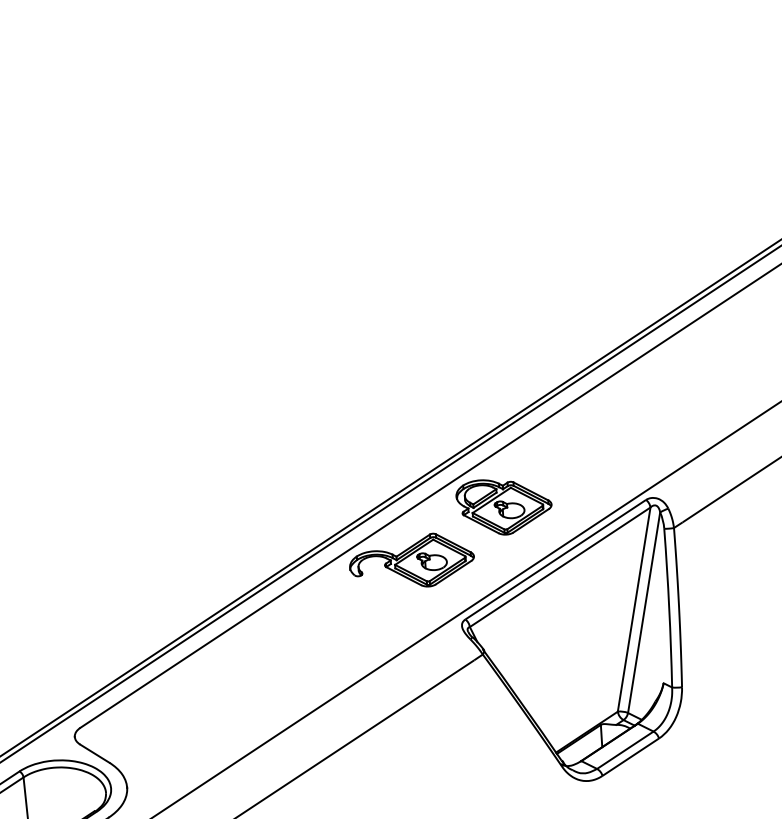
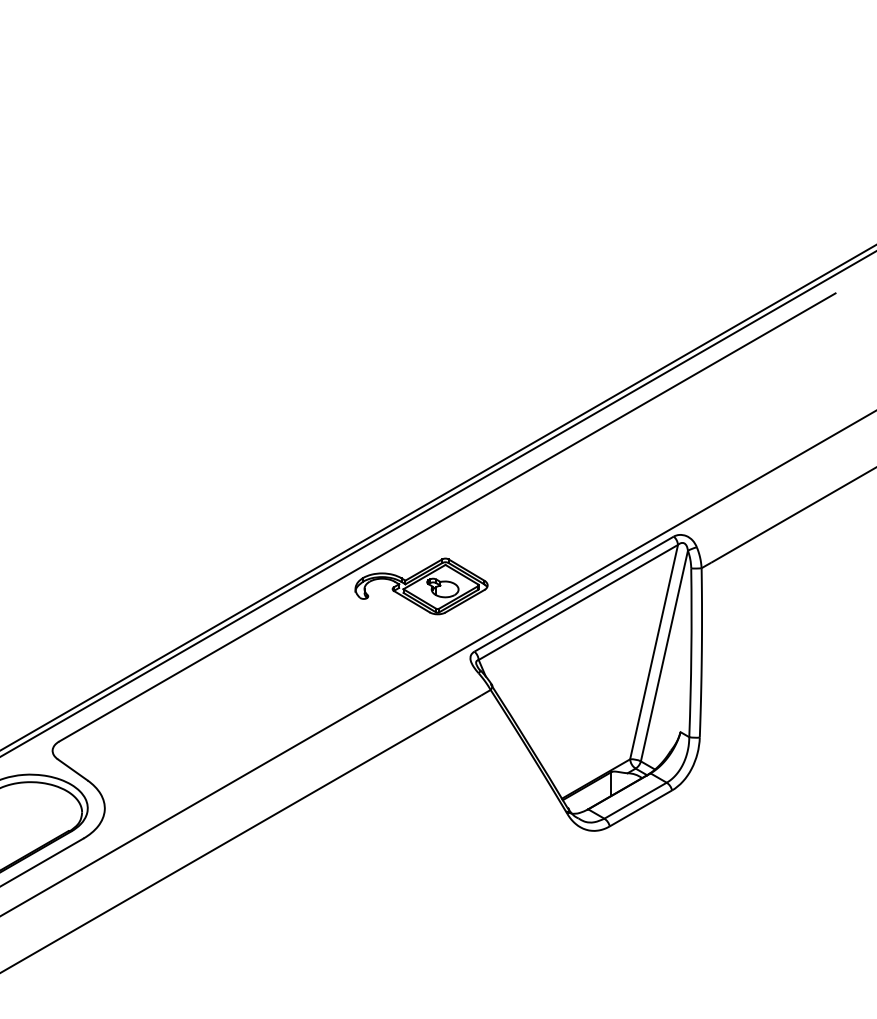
part: (504, 506) -> (523, 534), removed

